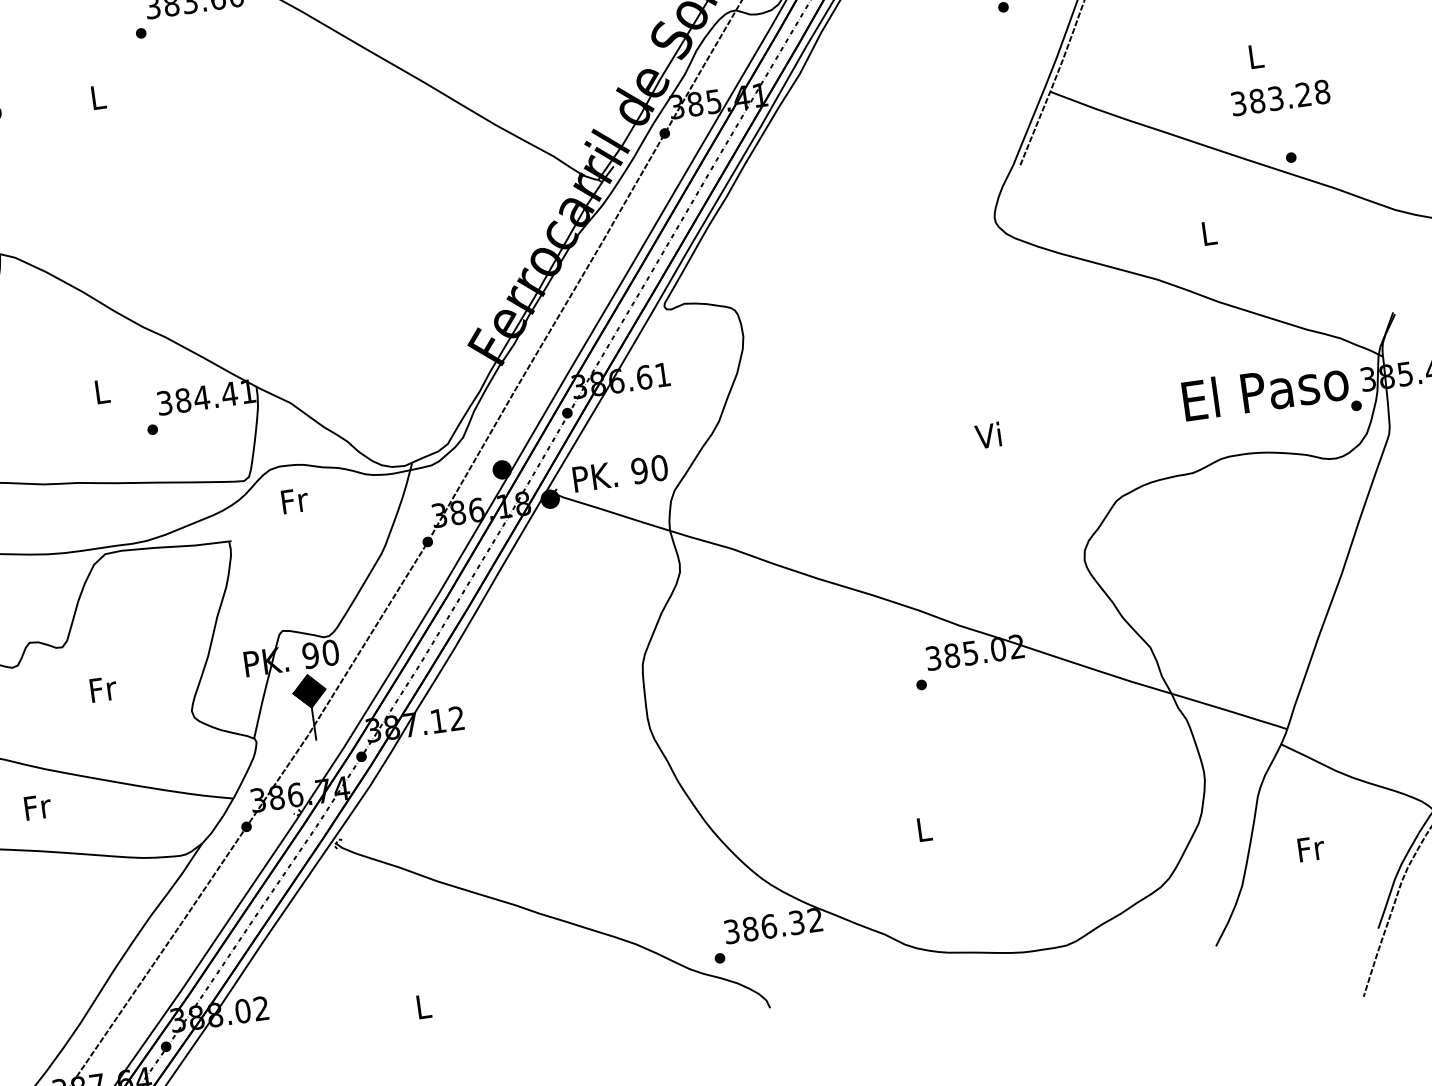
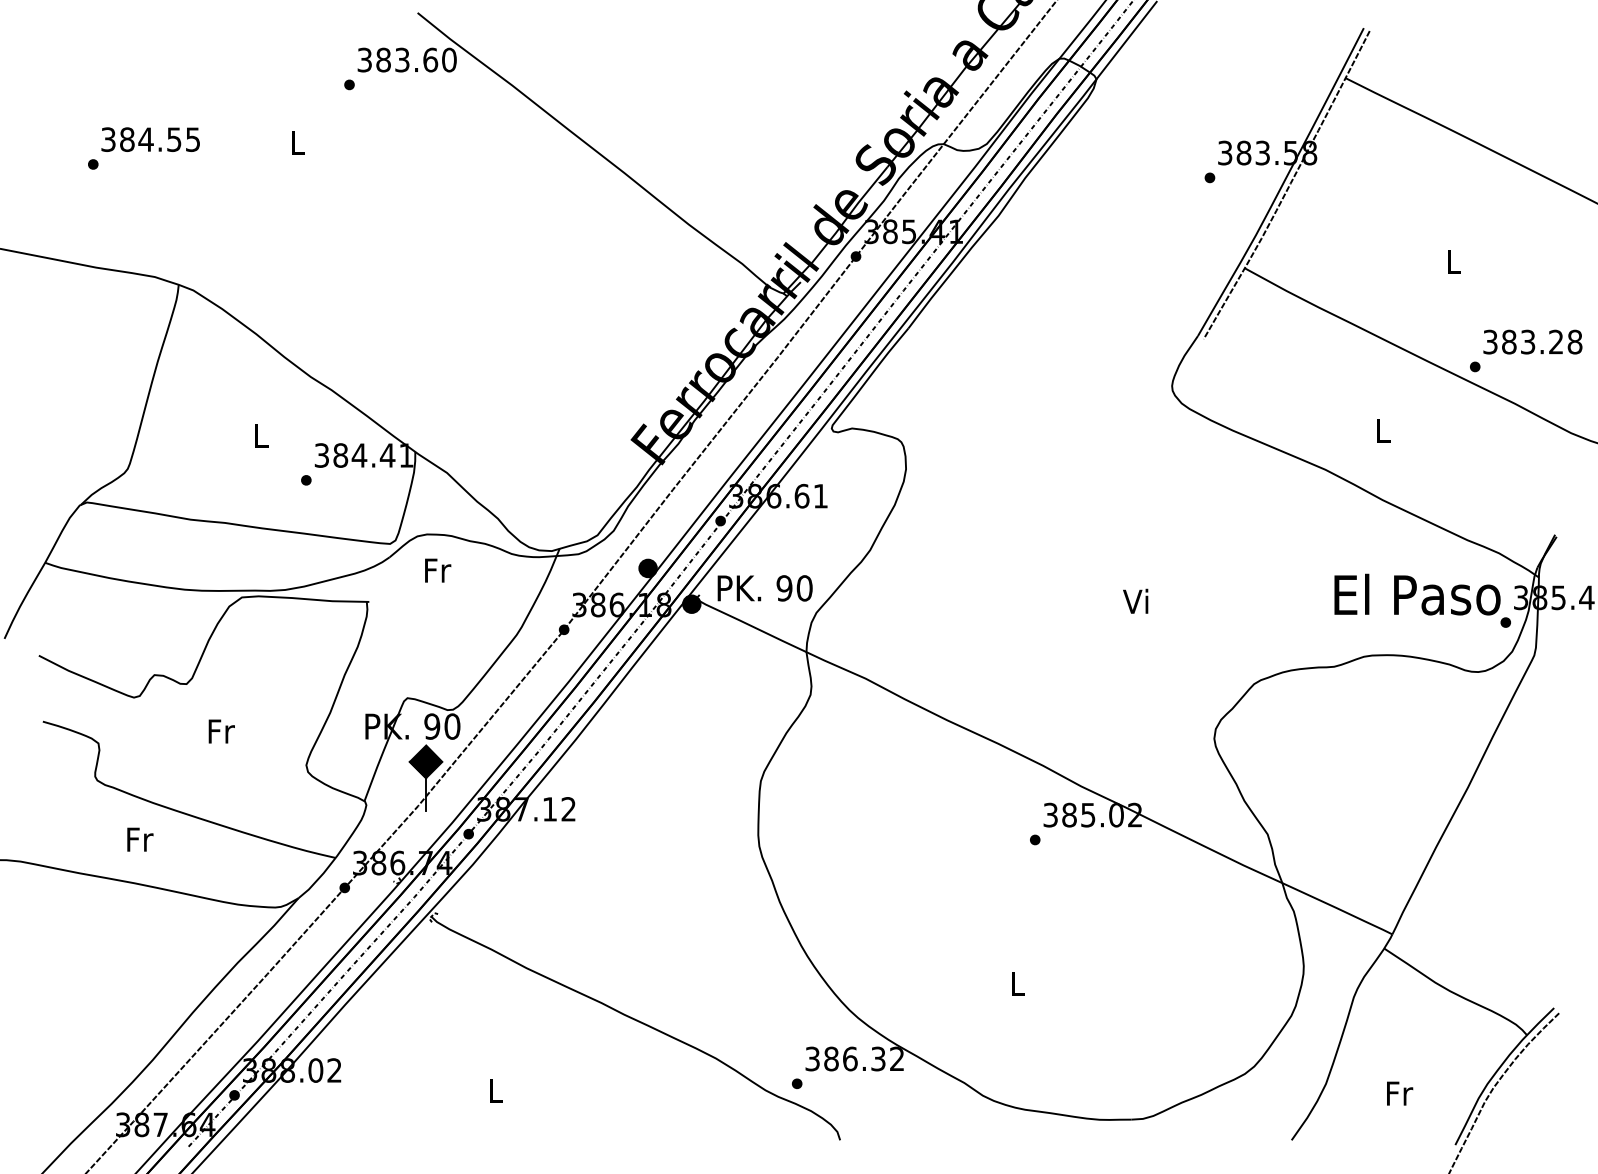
text: (1280, 97) -> (1532, 341), moved
text: (1311, 848) -> (1400, 1093), moved

